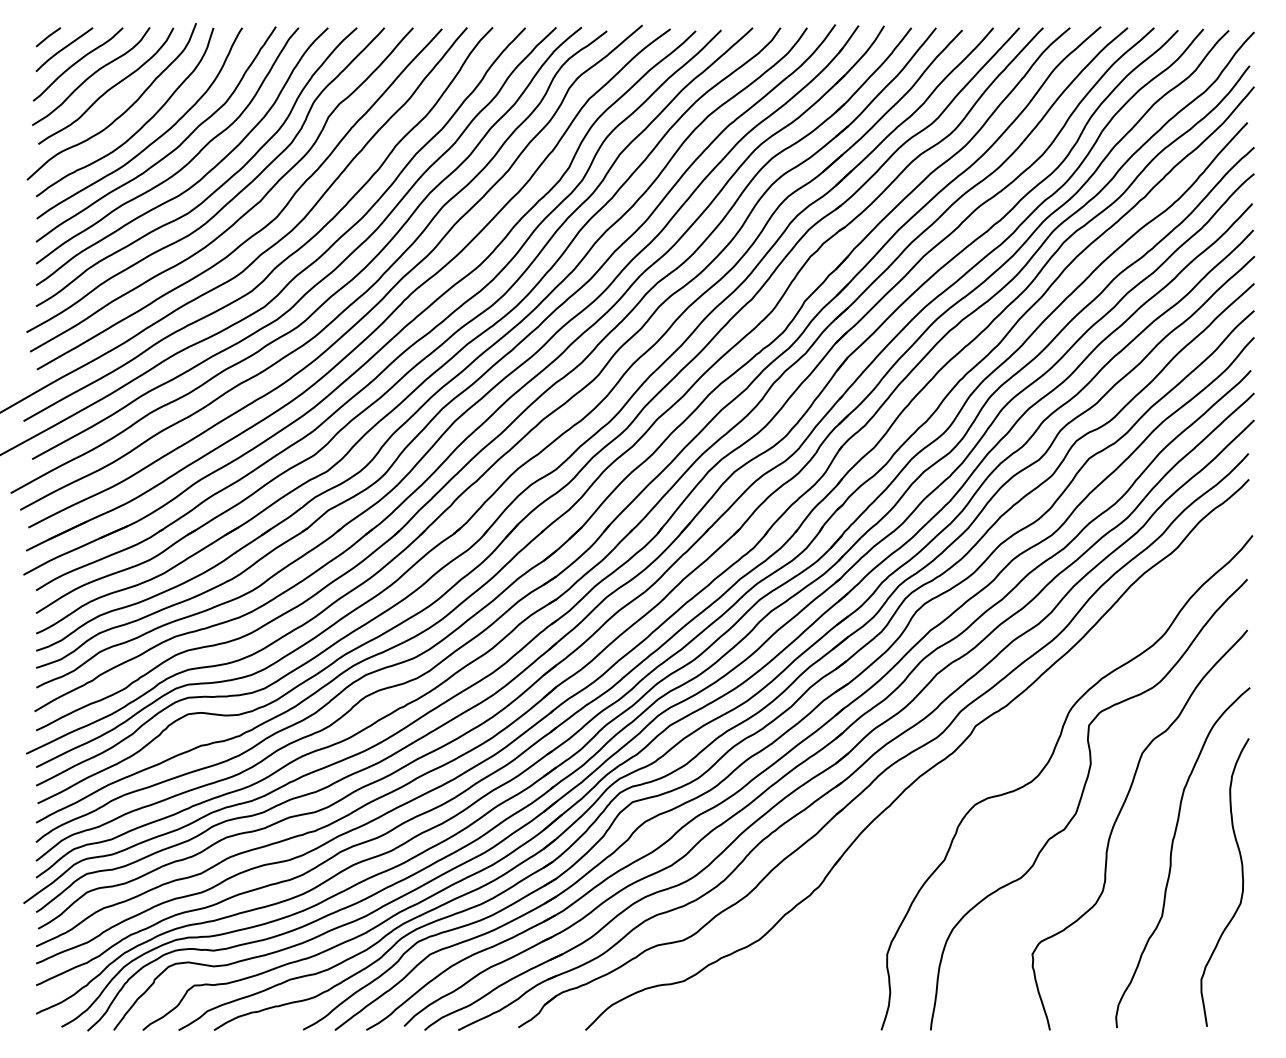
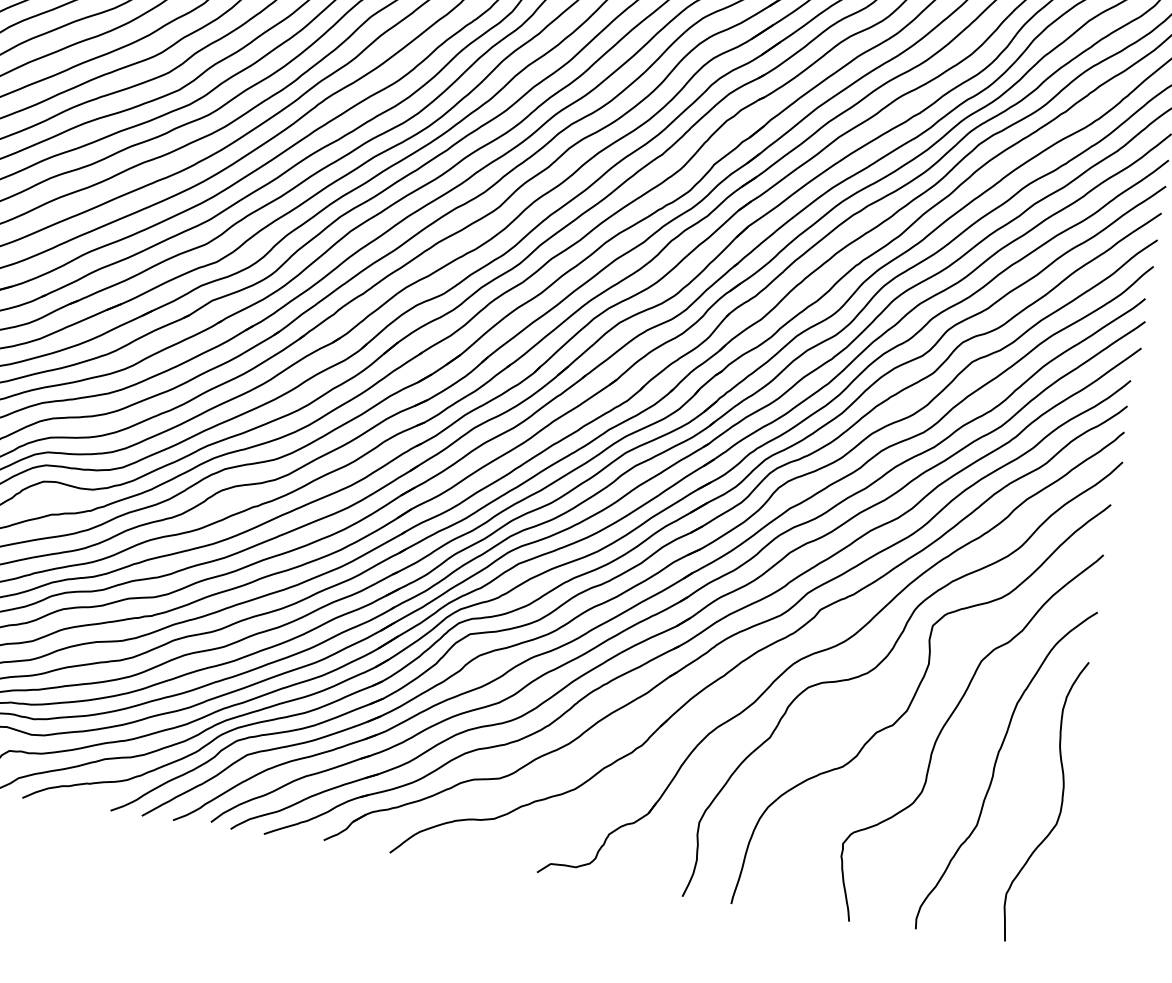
part: (991, 766) -> (830, 652), added

